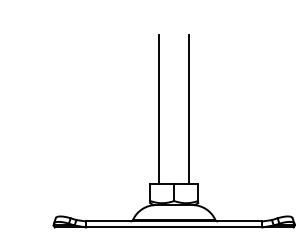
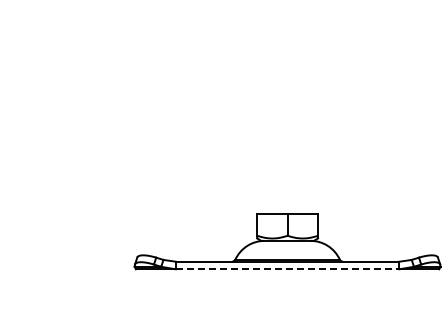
line: (159, 109) -> (268, 119), removed
line: (189, 109) -> (306, 119), removed
line: (174, 227) -> (287, 269), solid -> dashed

